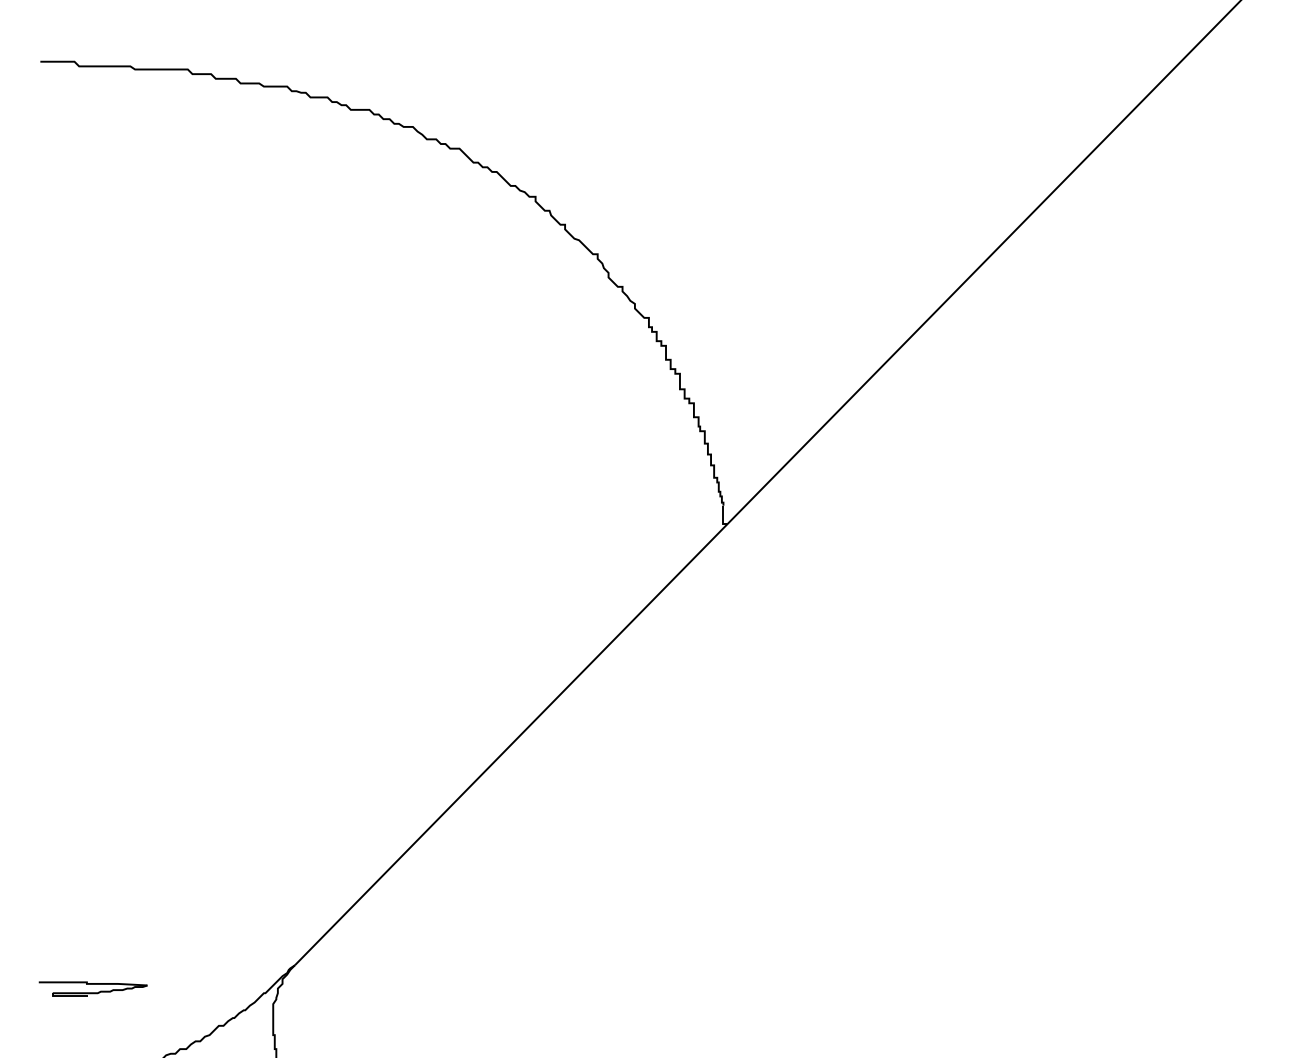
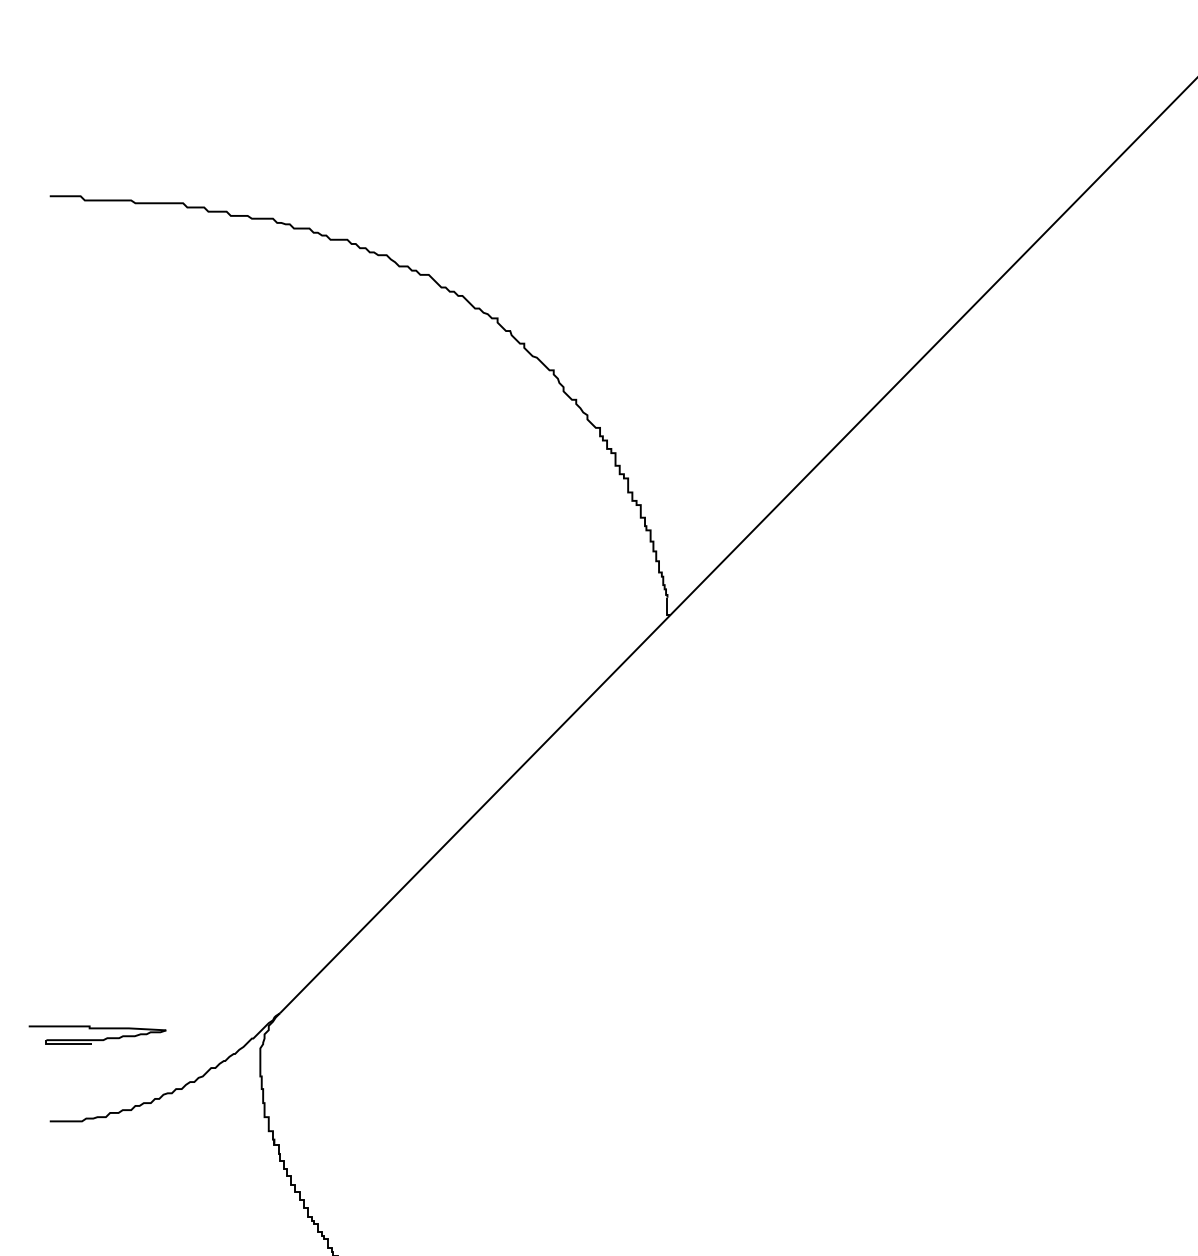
part: (93, 988) -> (97, 1034), size x1.4

